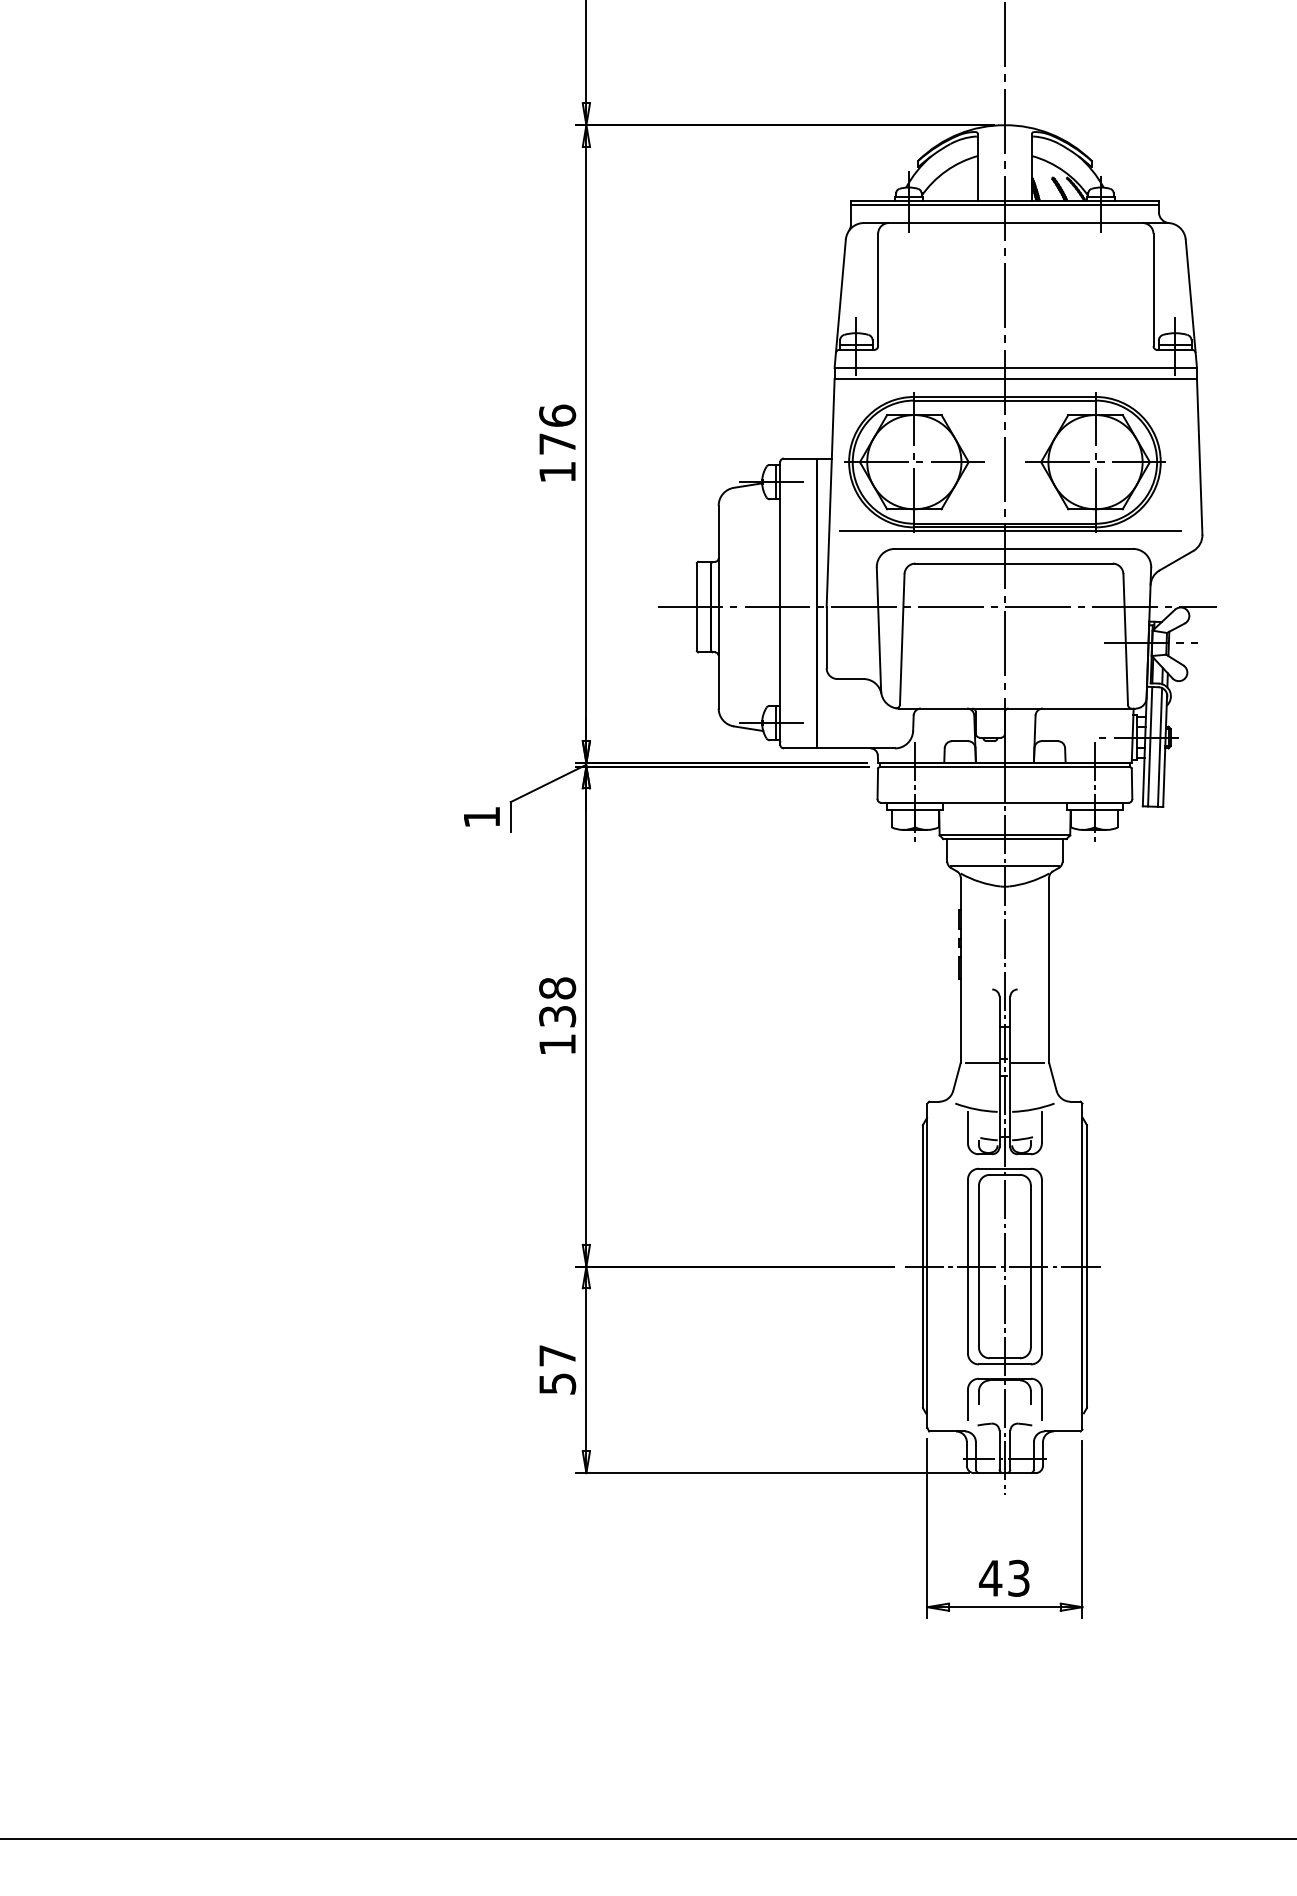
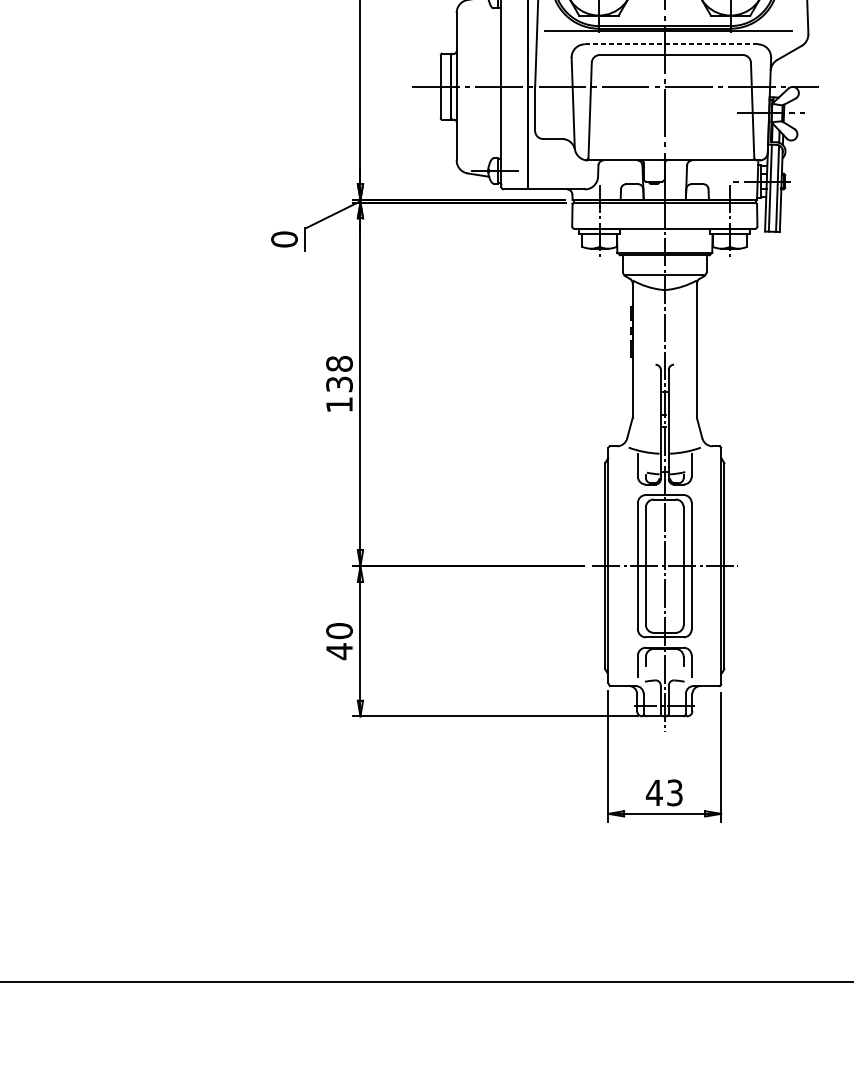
line: (1013, 548) -> (671, 44), solid -> dashed
text: (481, 817) -> (284, 239), 1 -> 0
line: (981, 1062) -> (647, 417), removed
line: (1027, 1062) -> (681, 417), removed
text: (557, 1369) -> (339, 641), 57 -> 40

